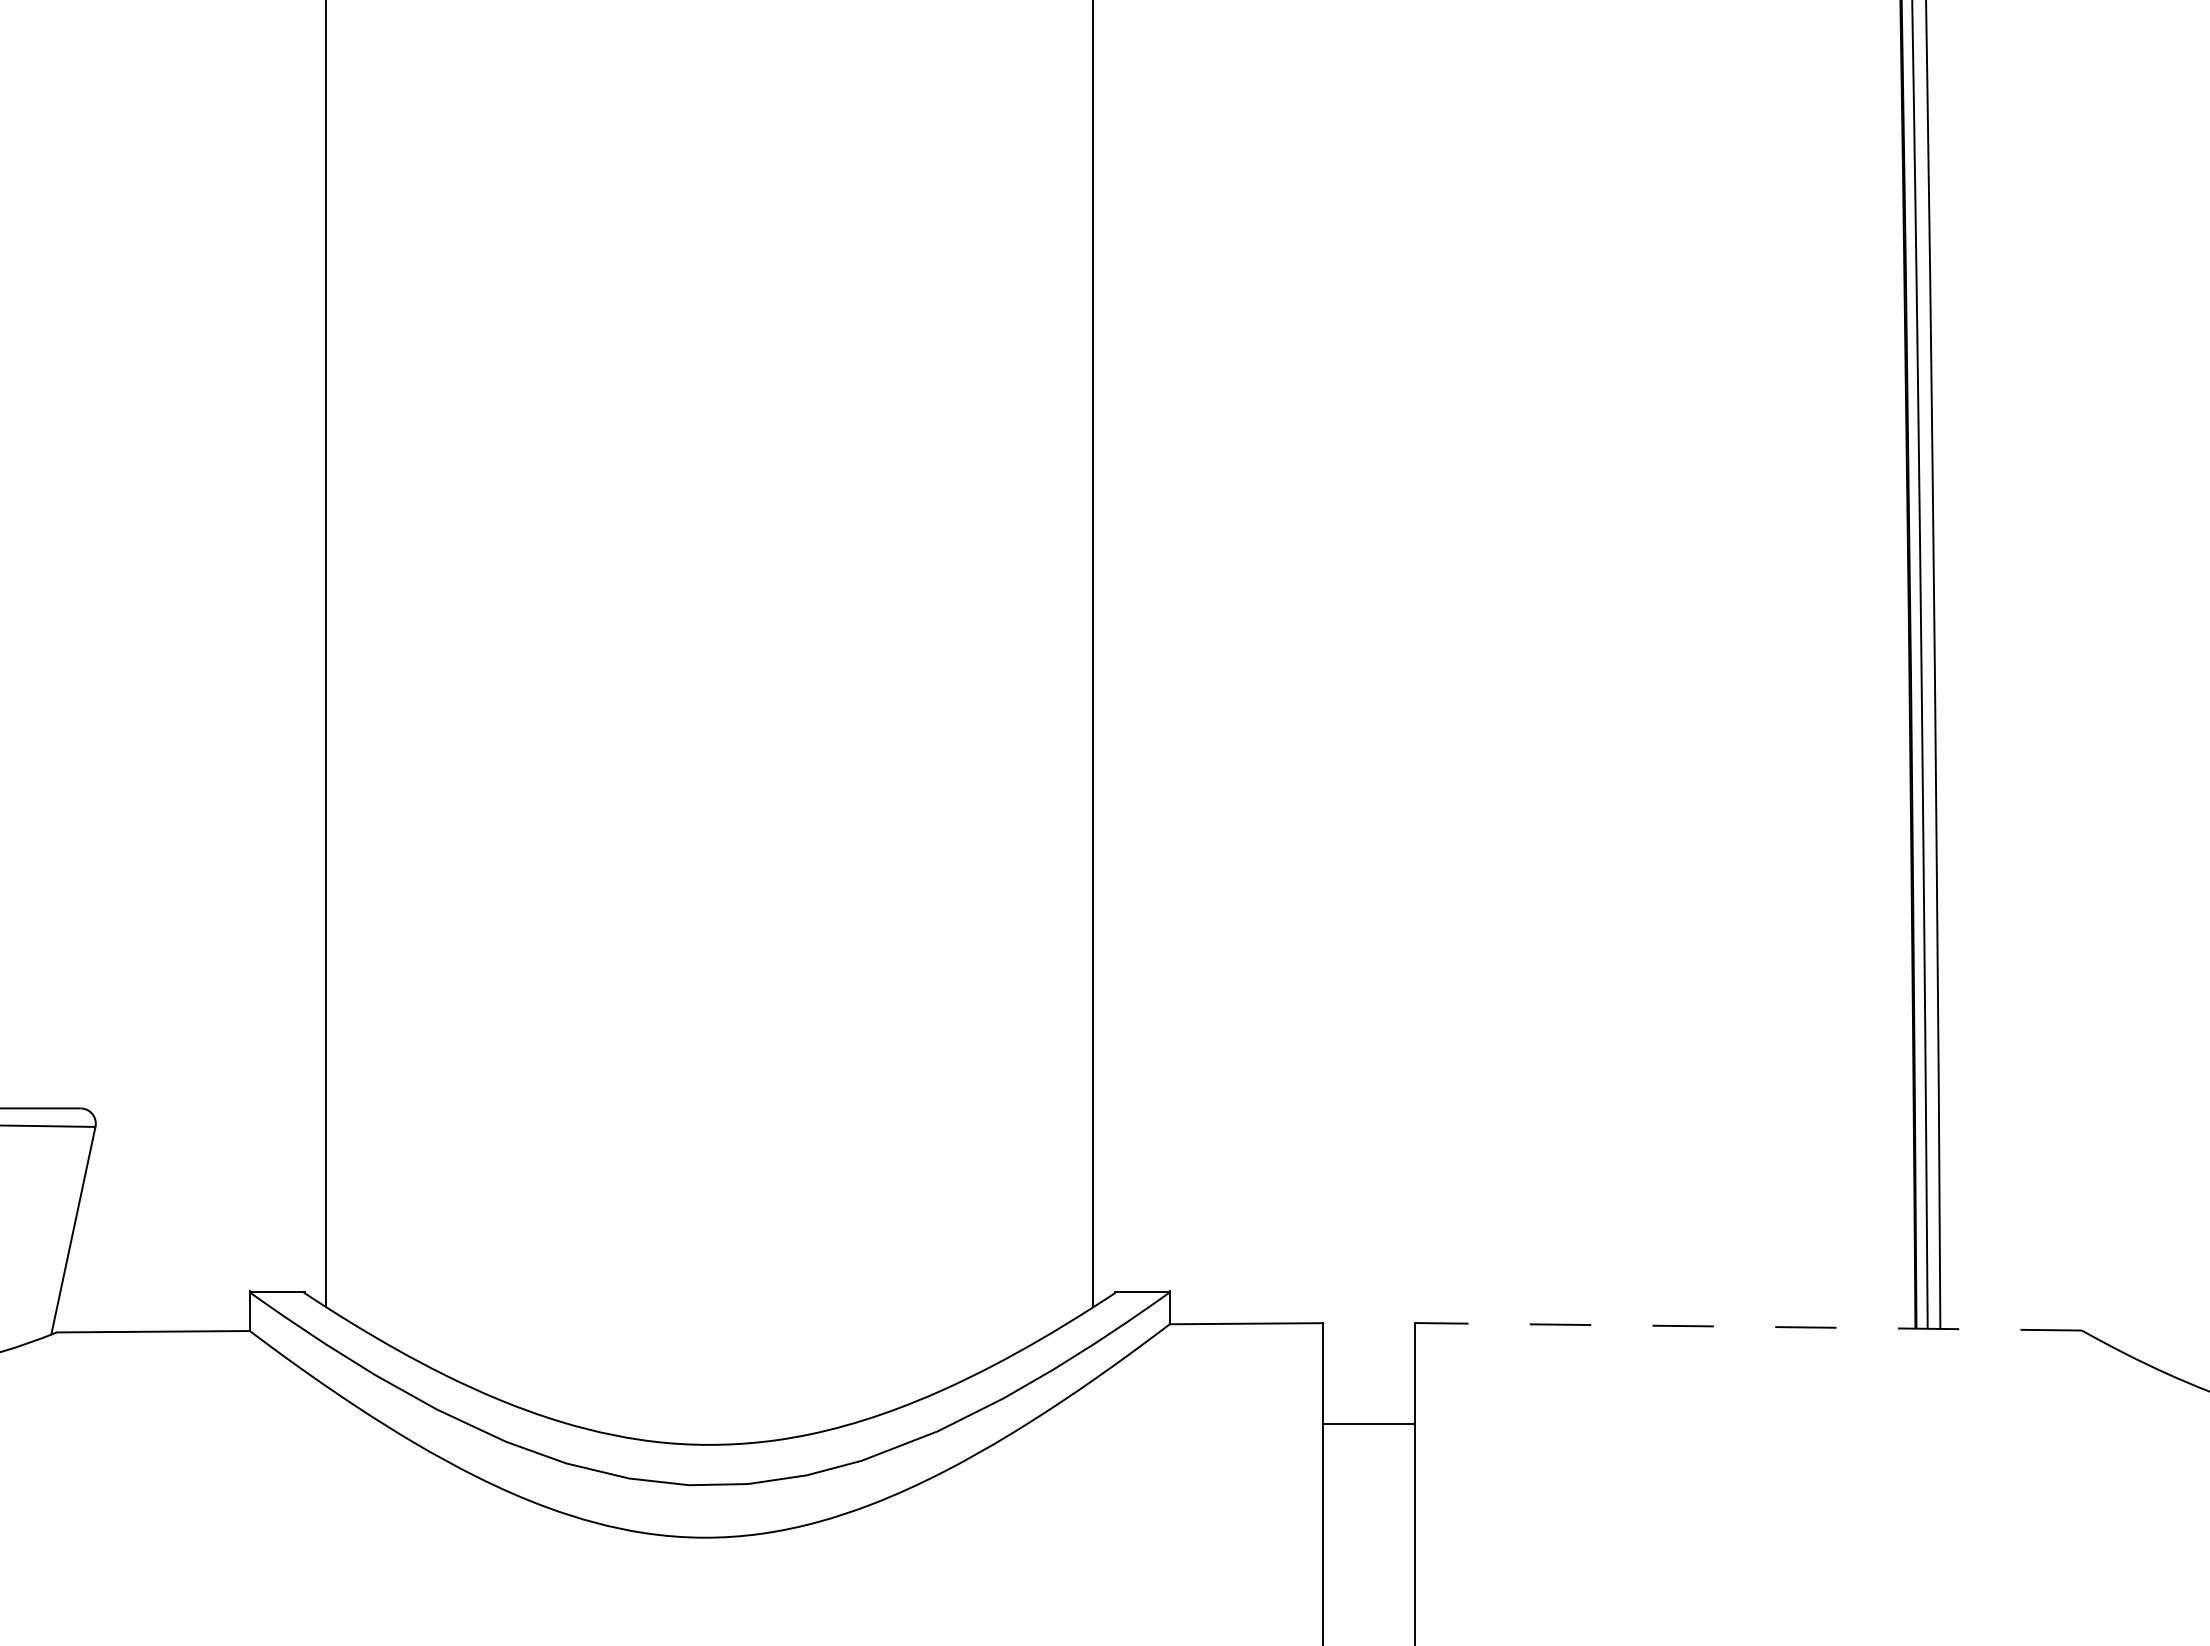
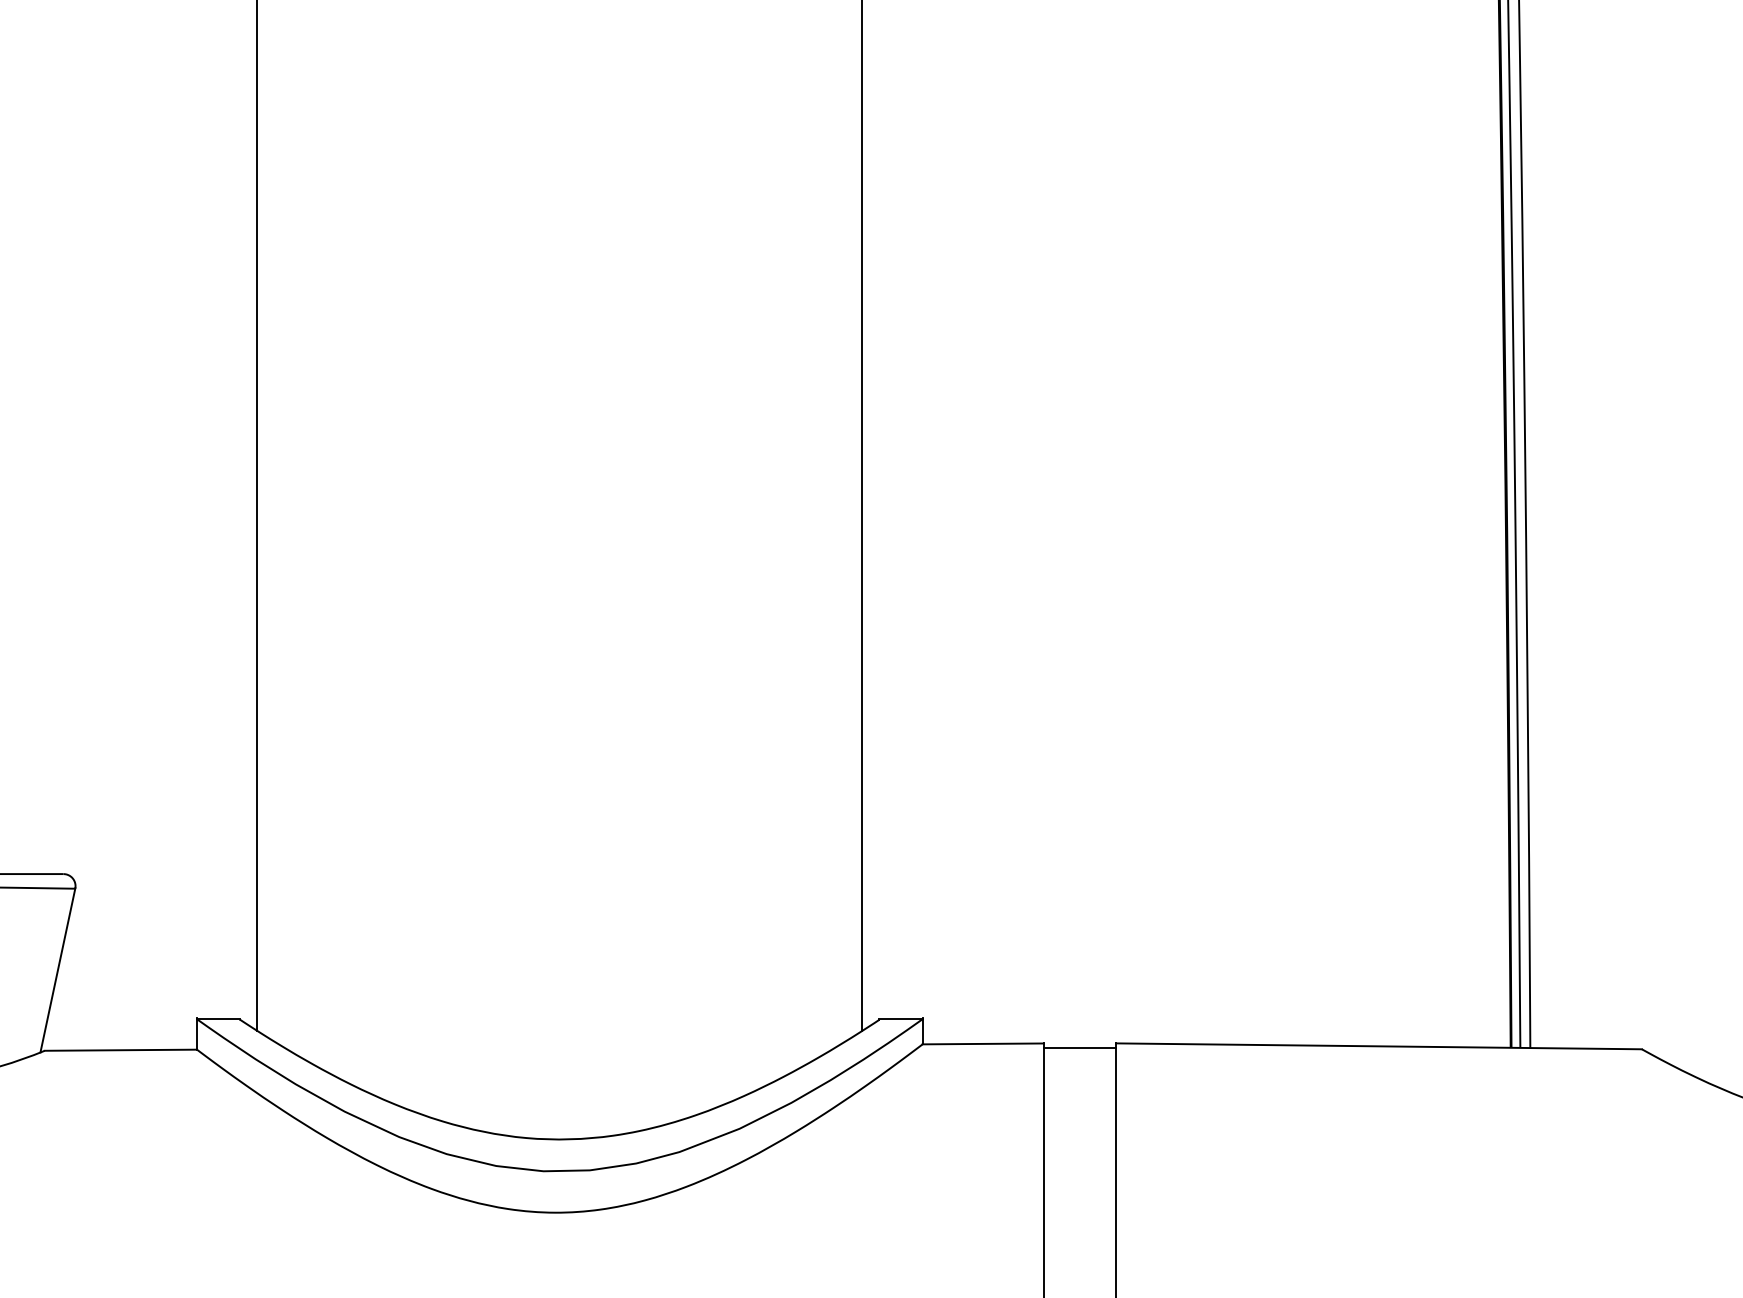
line: (1747, 1326) -> (1378, 1046), dashed -> solid
line: (1369, 1424) -> (1080, 1048), moved

